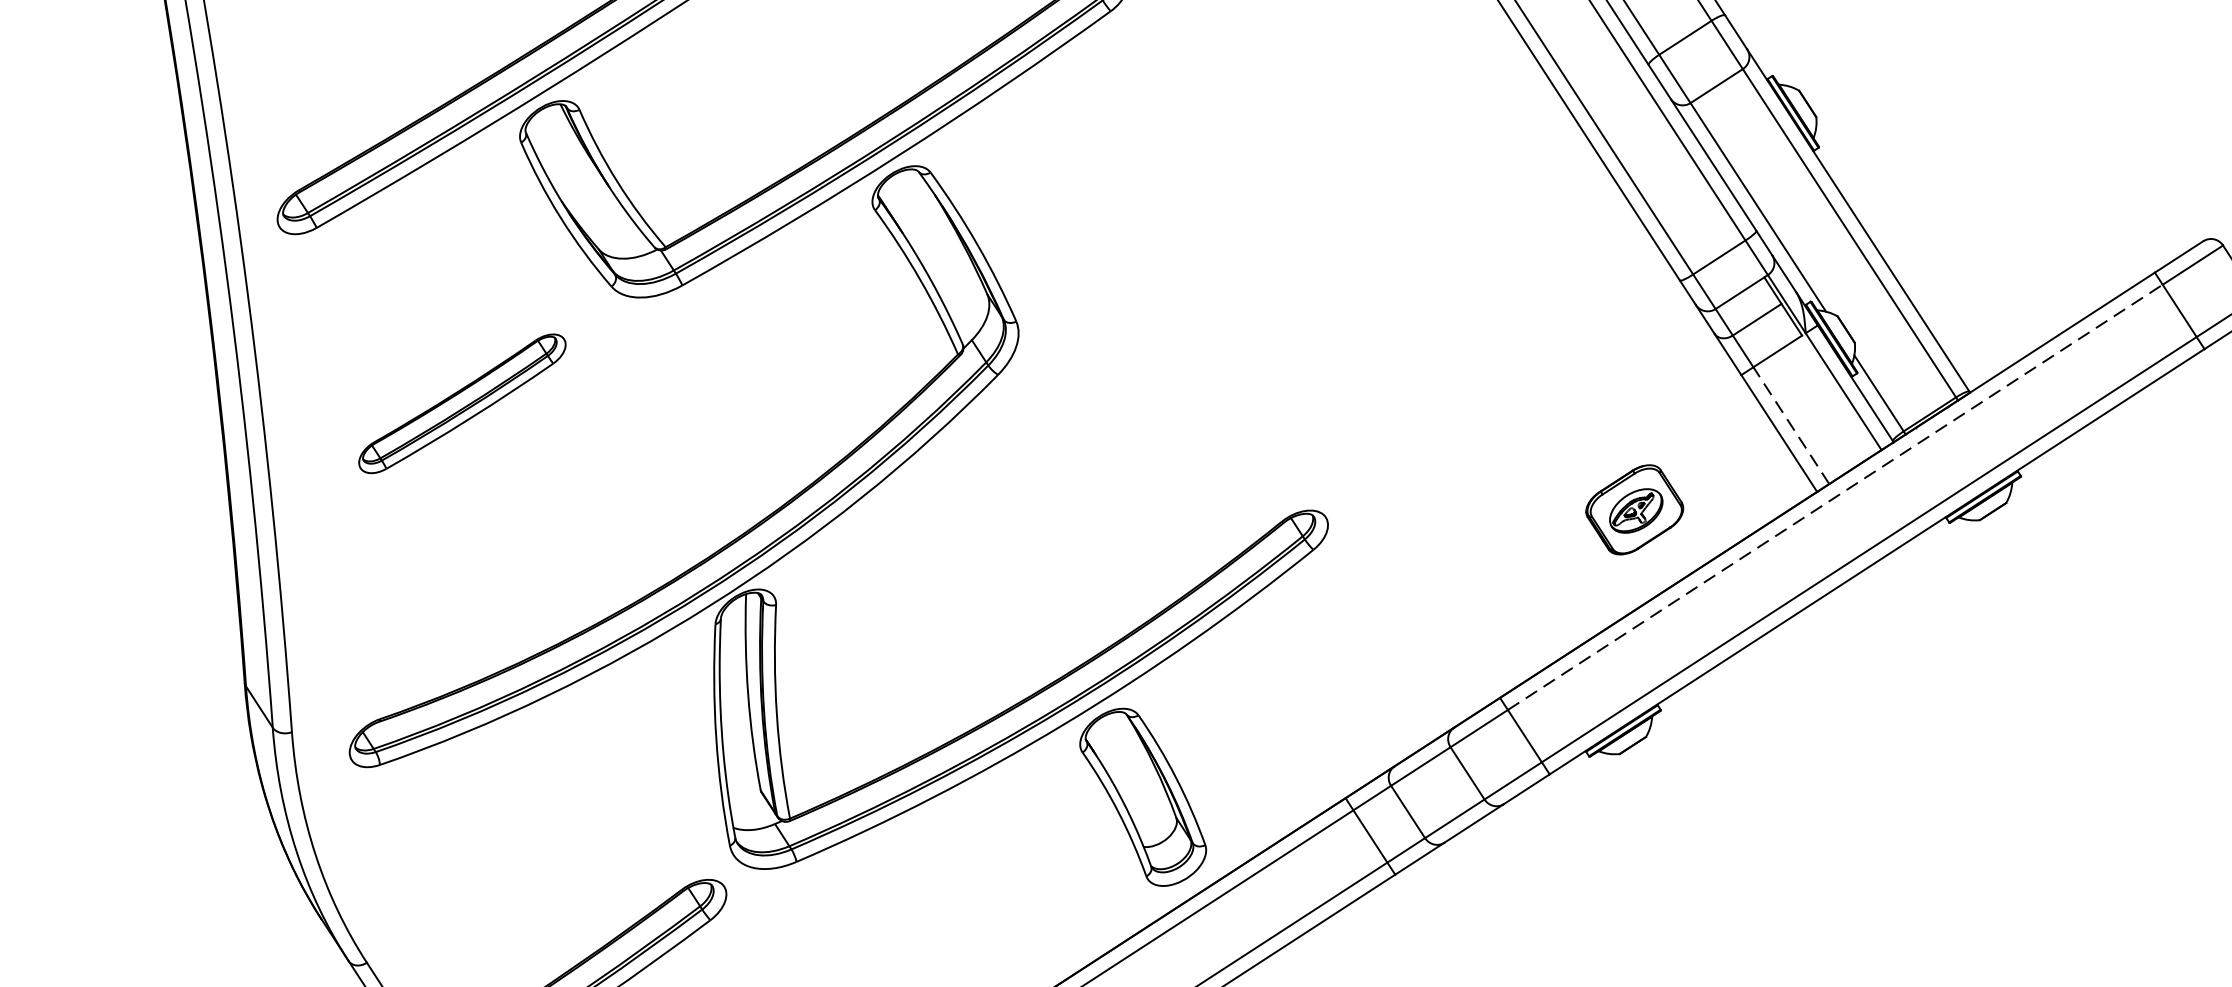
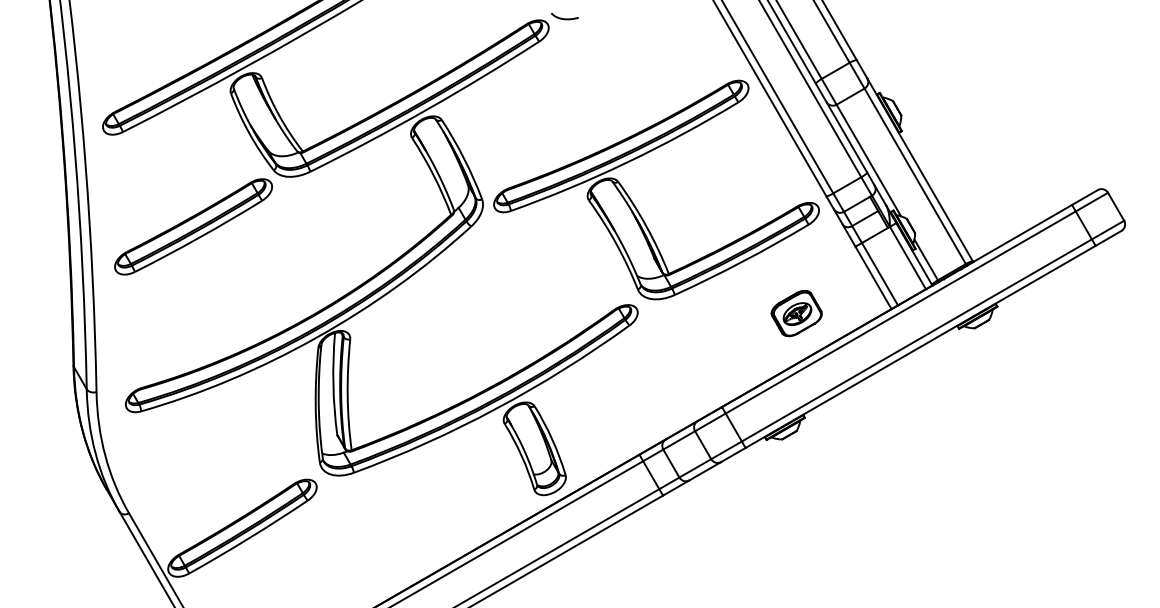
part: (1306, 308) -> (632, 200), added
part: (462, 402) -> (193, 226), size x1.43
line: (1790, 424) -> (879, 273), dashed -> solid
line: (1836, 497) -> (901, 312), dashed -> solid

